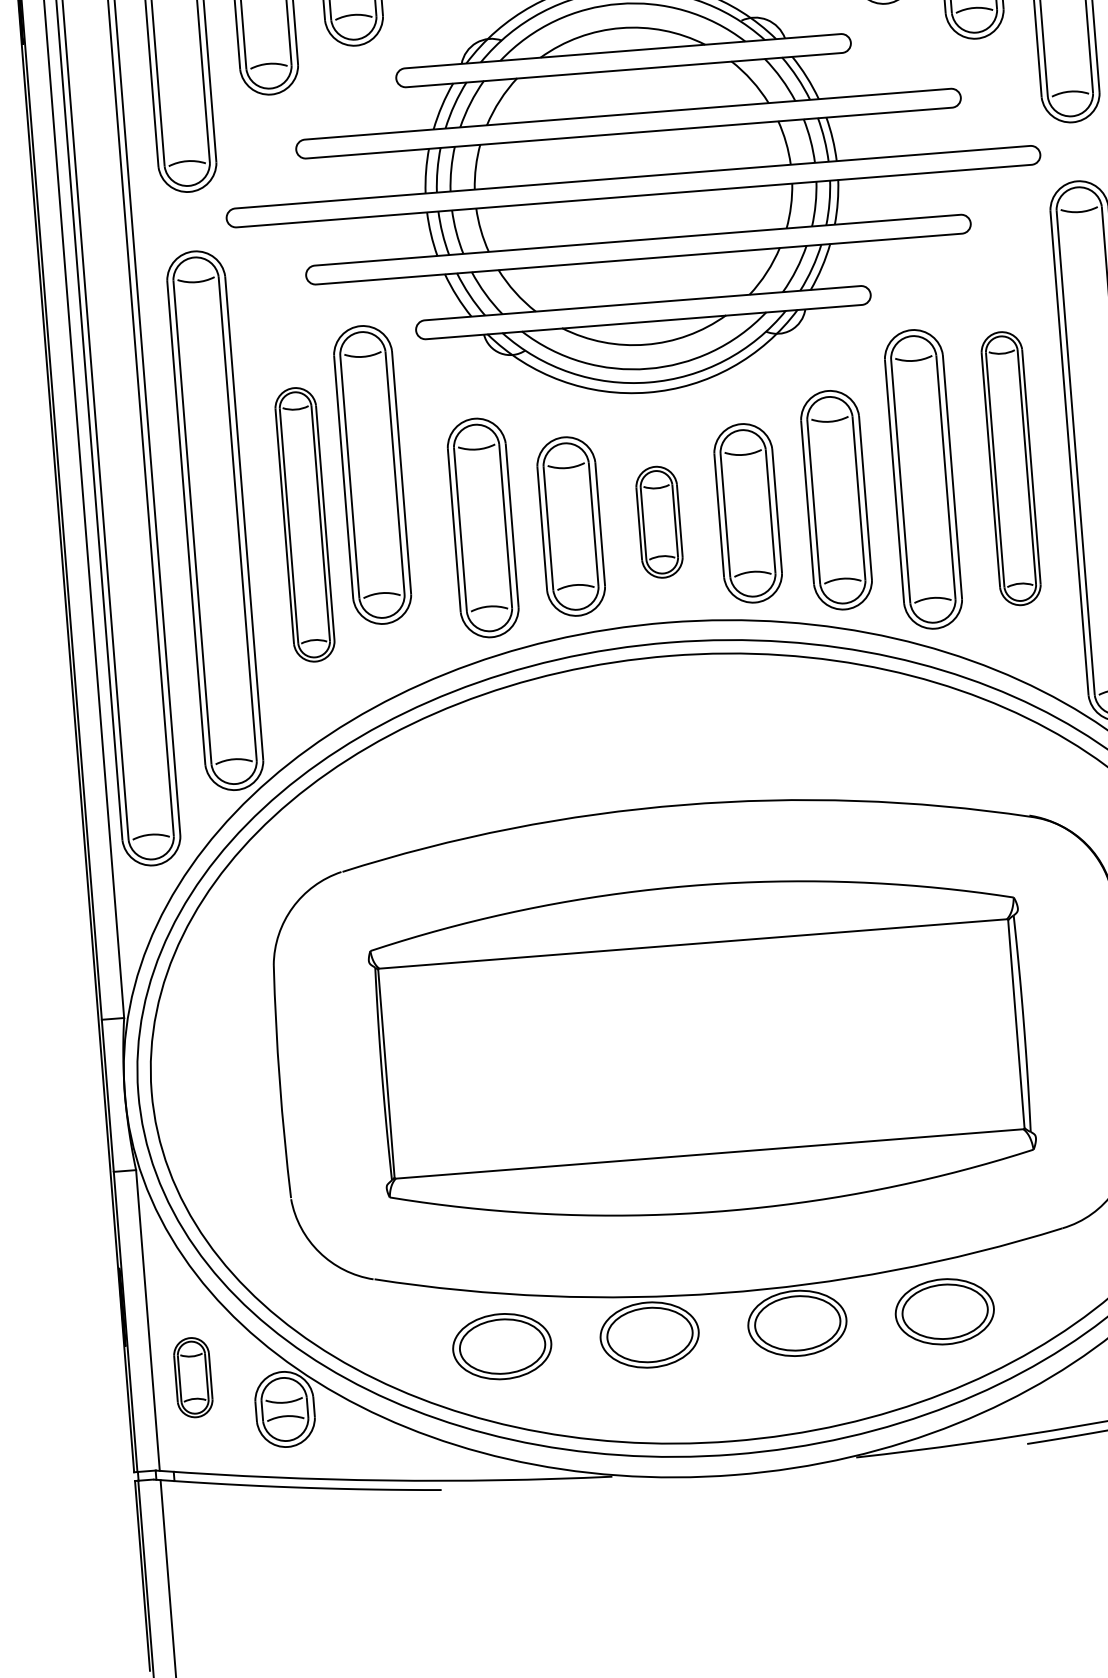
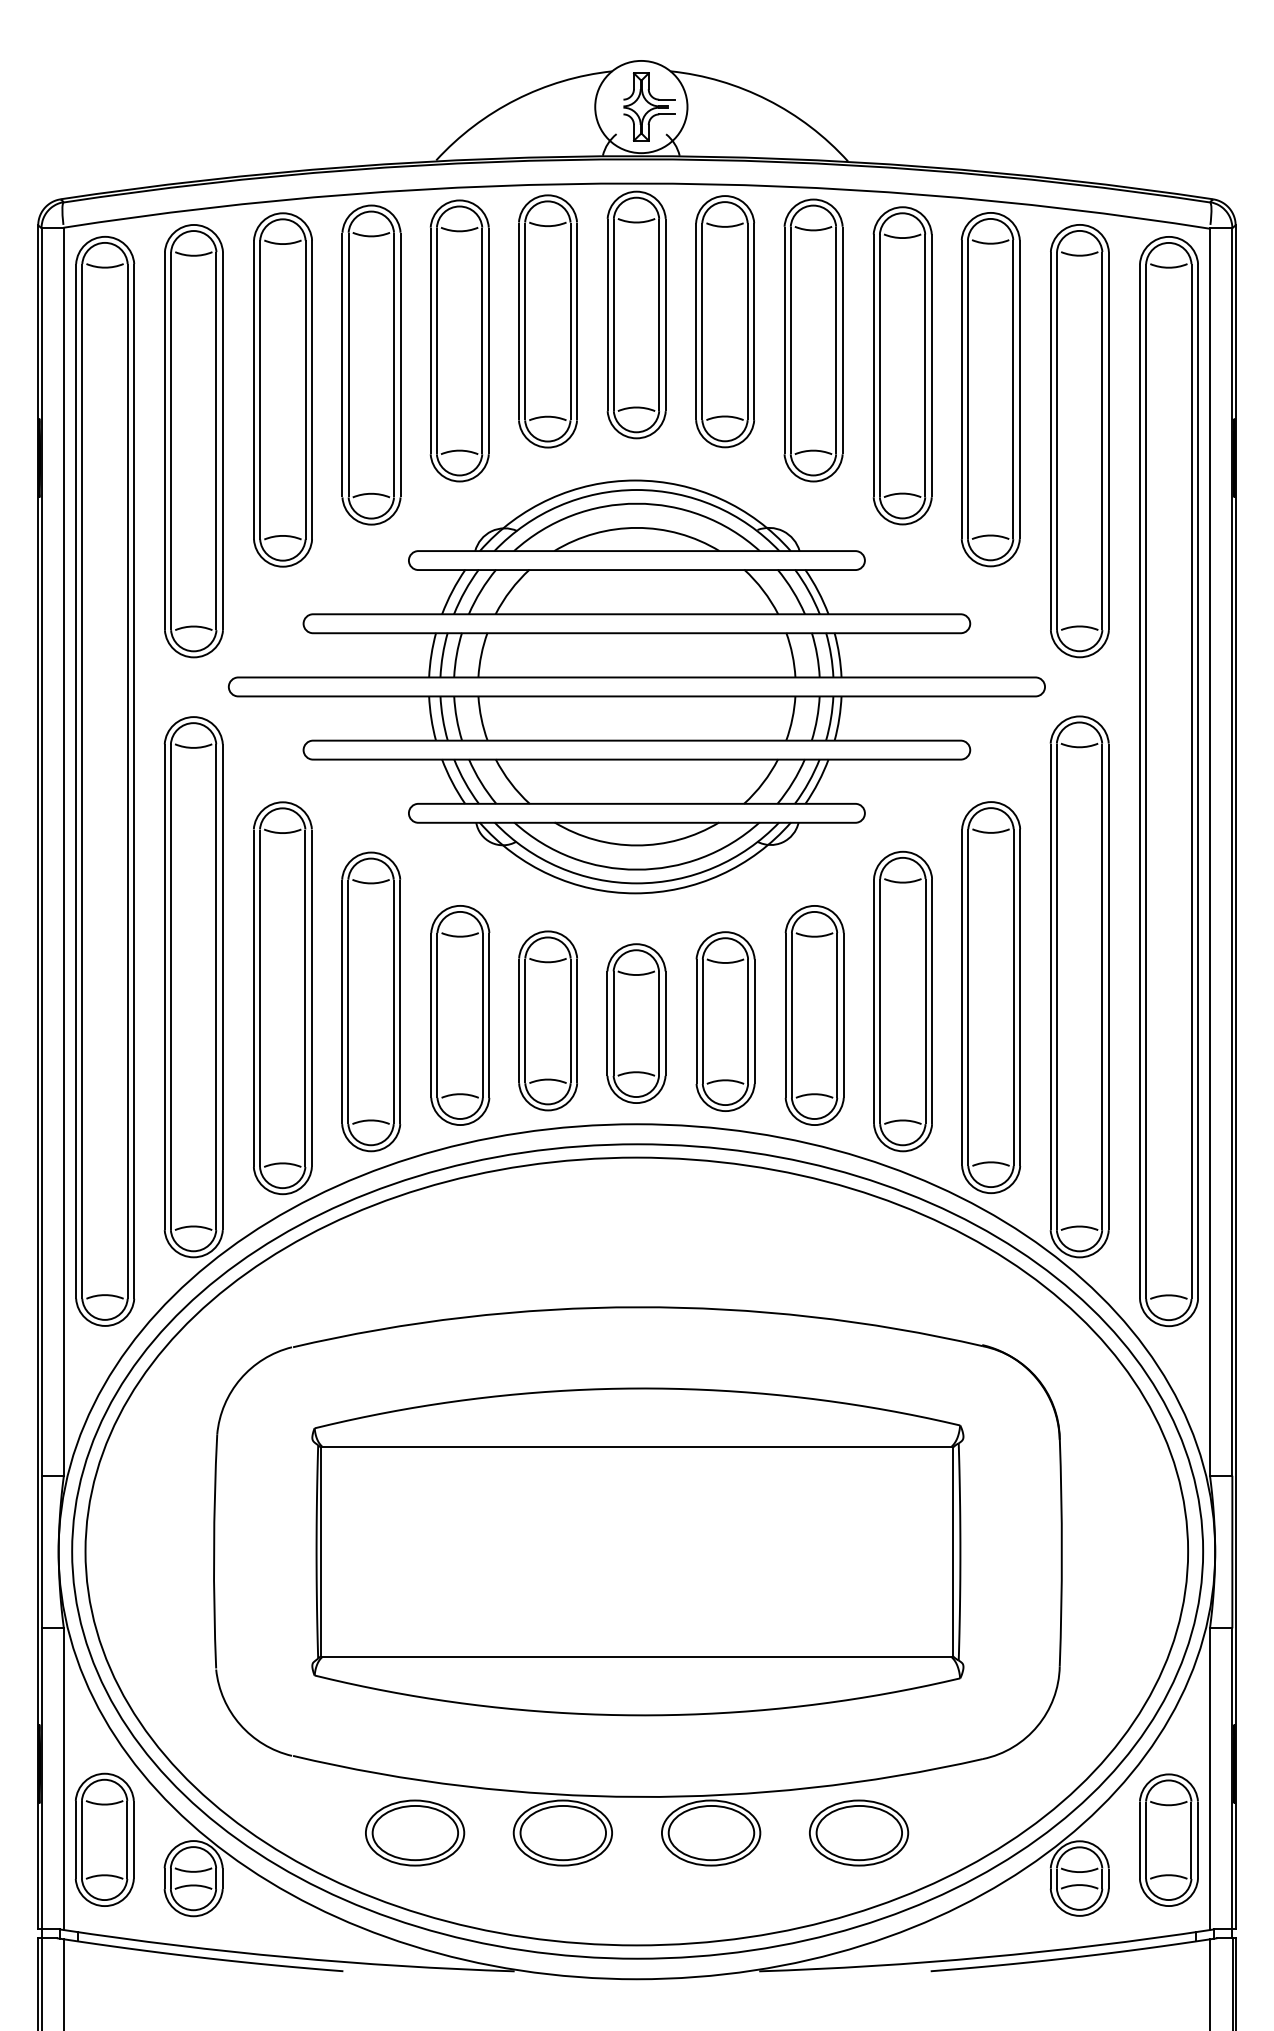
part: (1011, 468) -> (991, 997), size x1.43
part: (372, 474) -> (371, 1001), moved
part: (659, 522) -> (636, 1023), size x1.43
part: (304, 525) -> (282, 998), size x1.43
part: (193, 1377) -> (104, 1839), size x1.67

